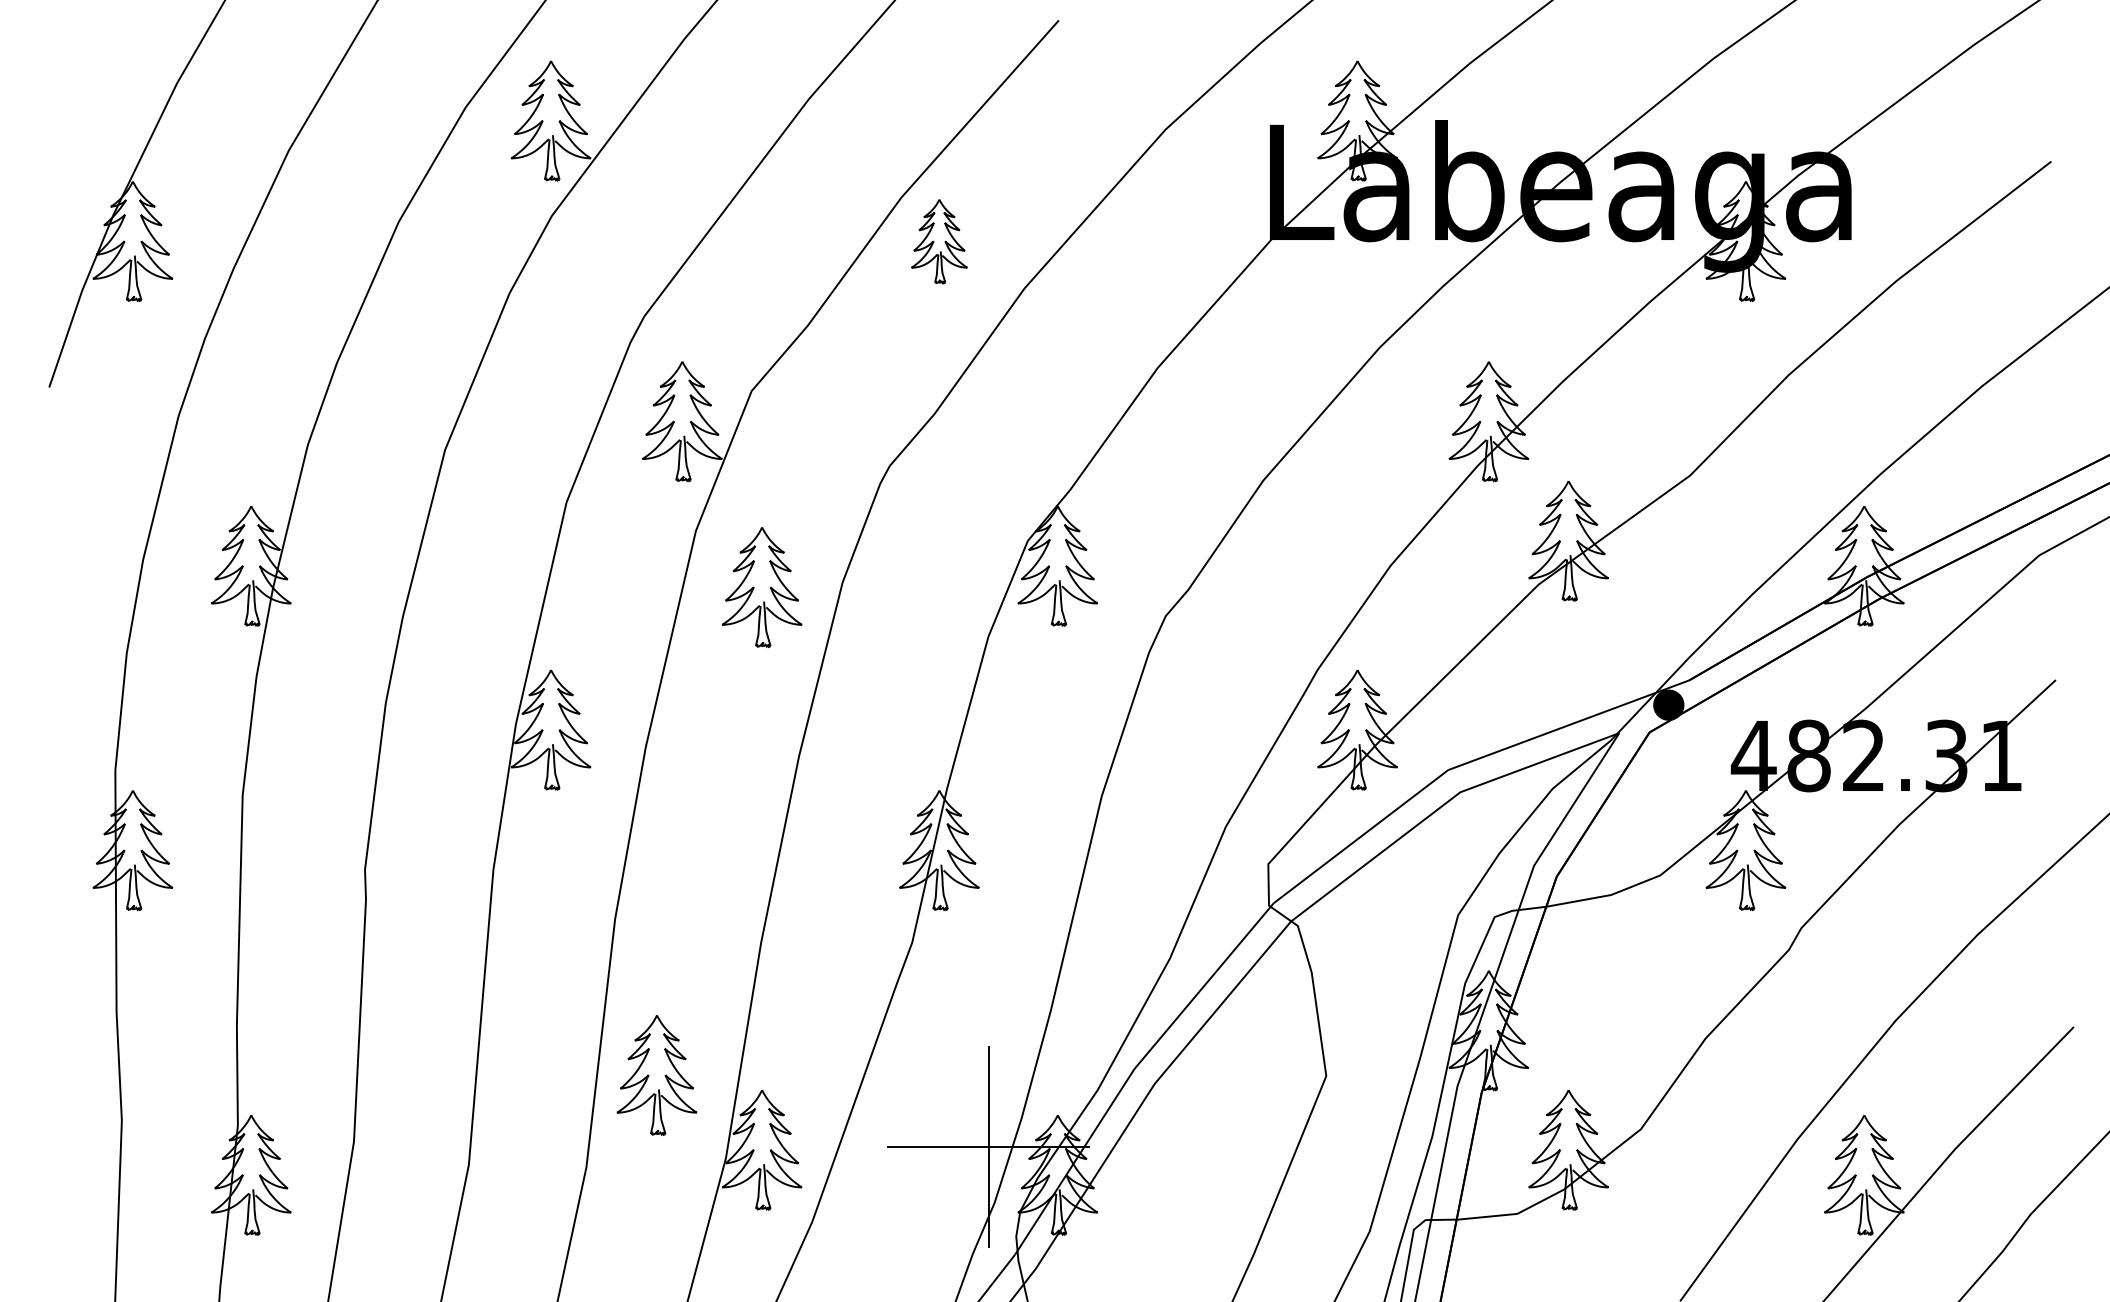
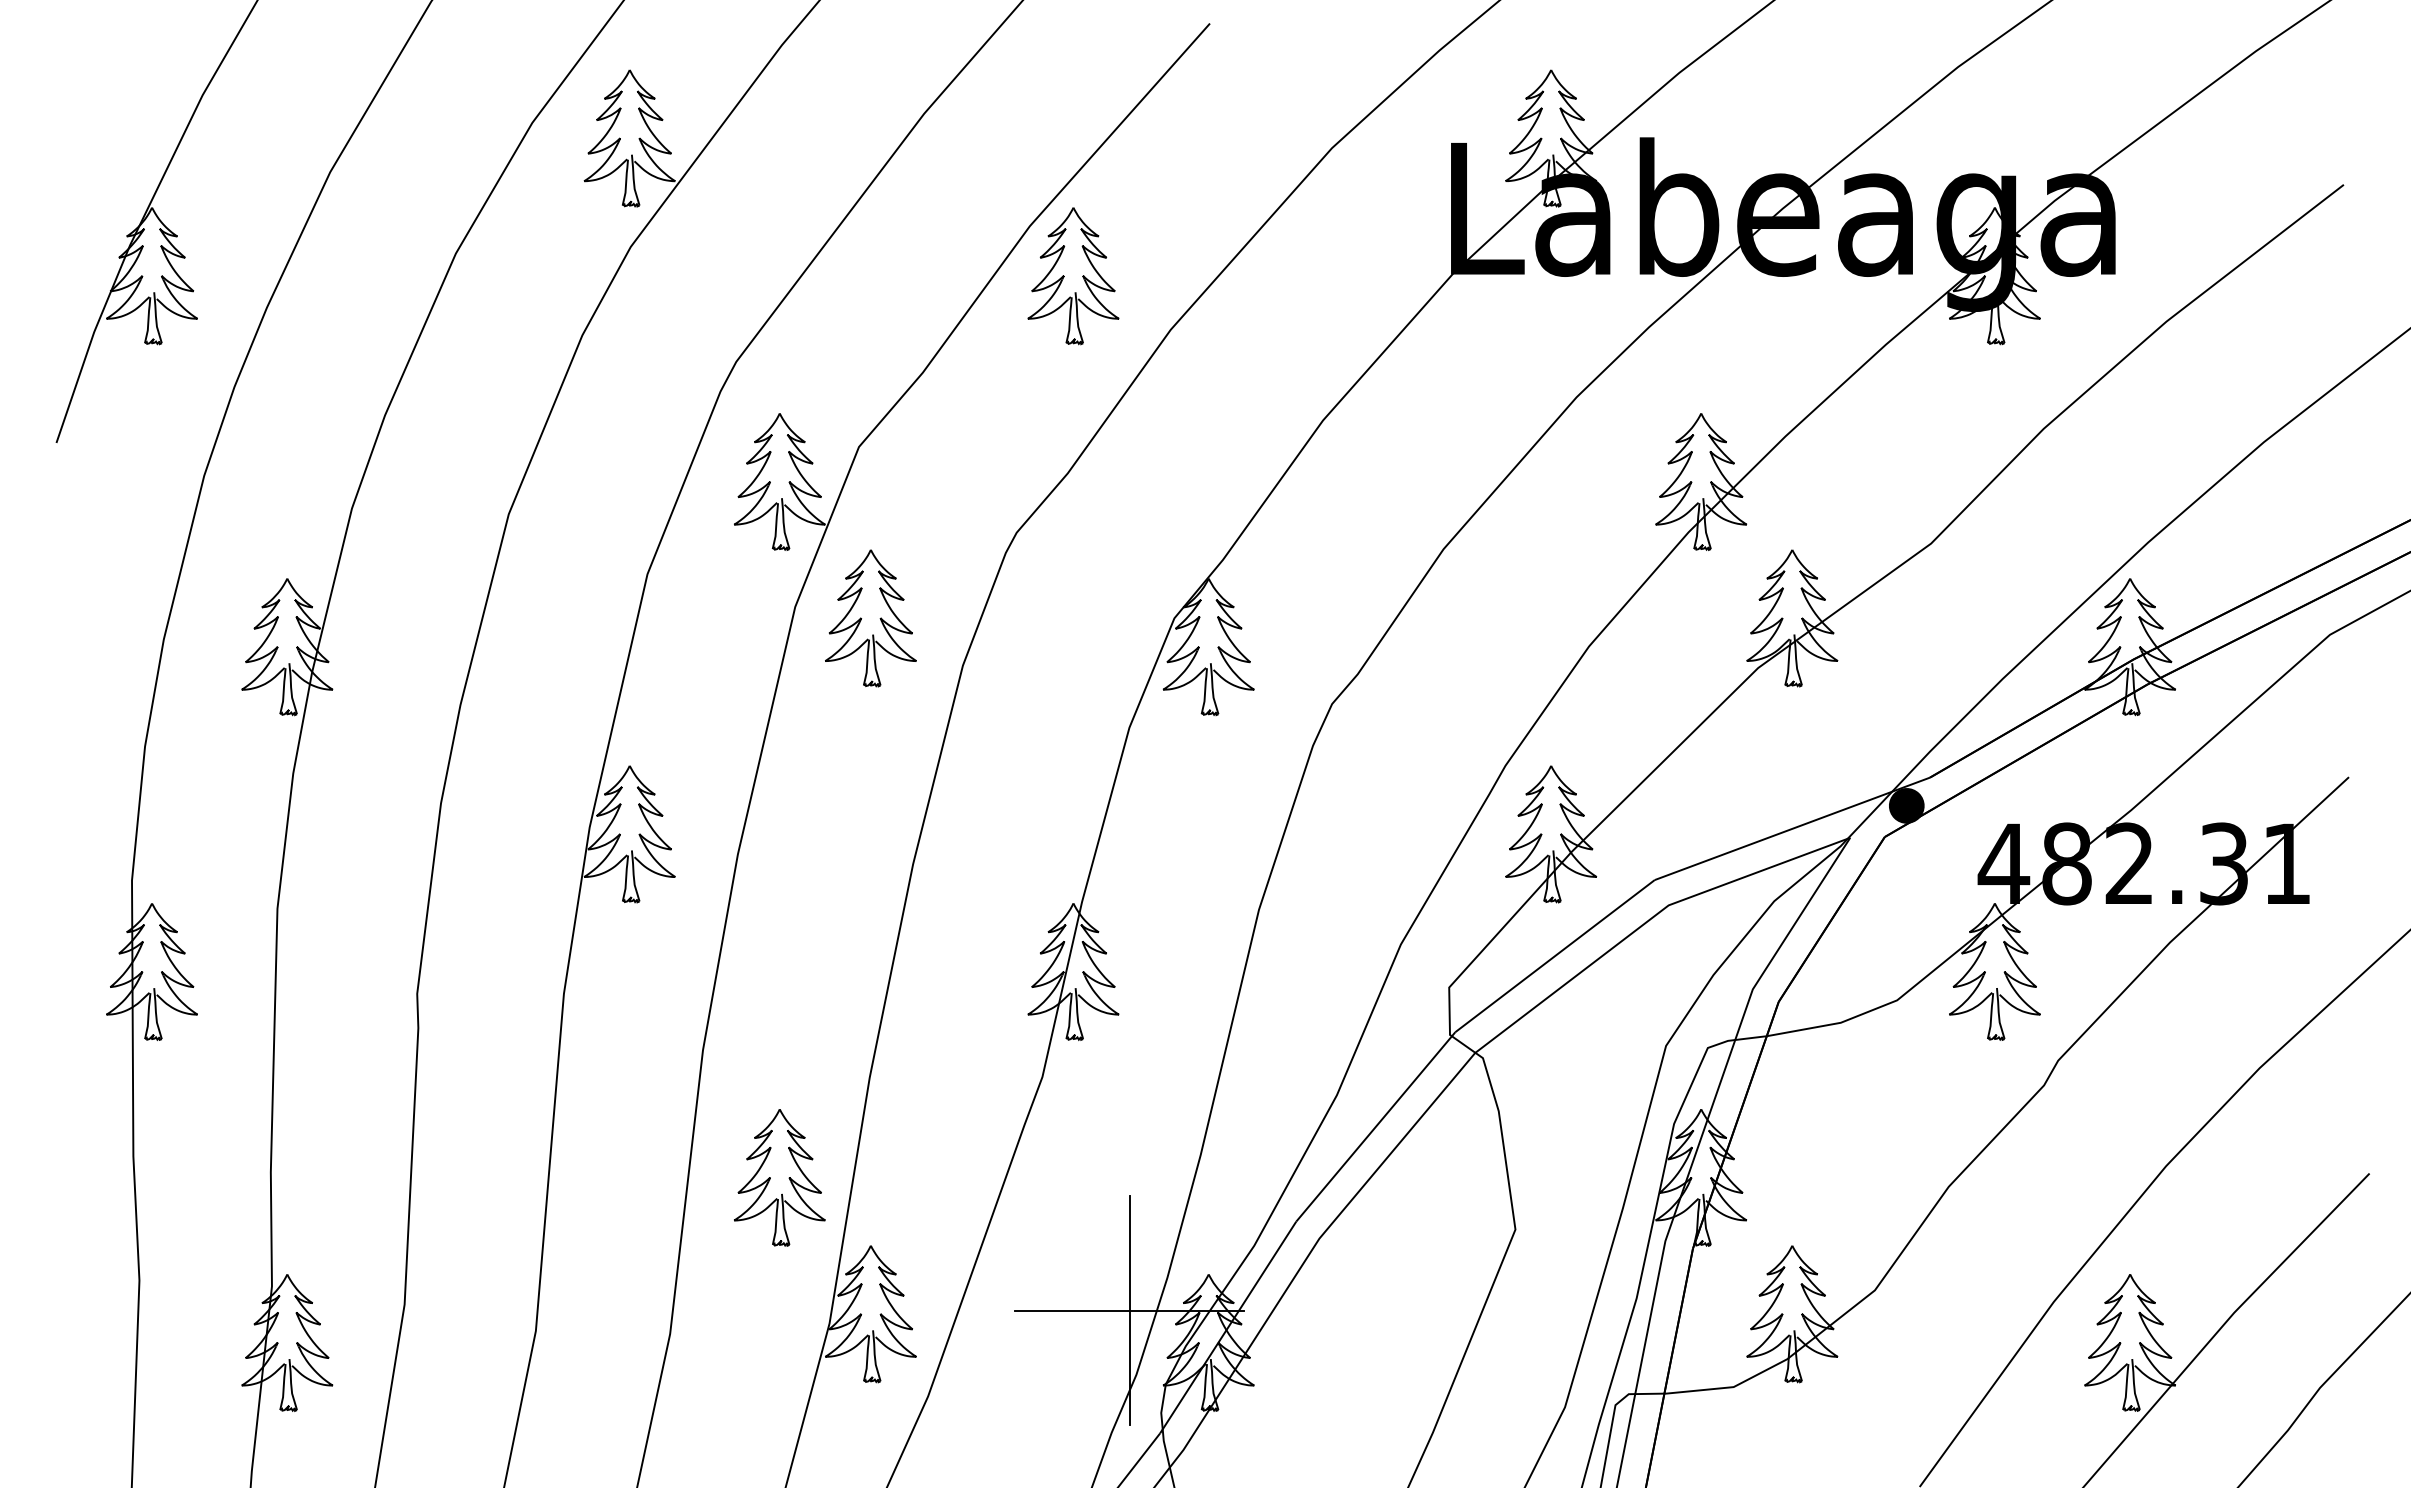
part: (939, 241) -> (1073, 276), size x1.43
part: (761, 587) -> (870, 618), moved
part: (656, 1075) -> (779, 1177), moved

